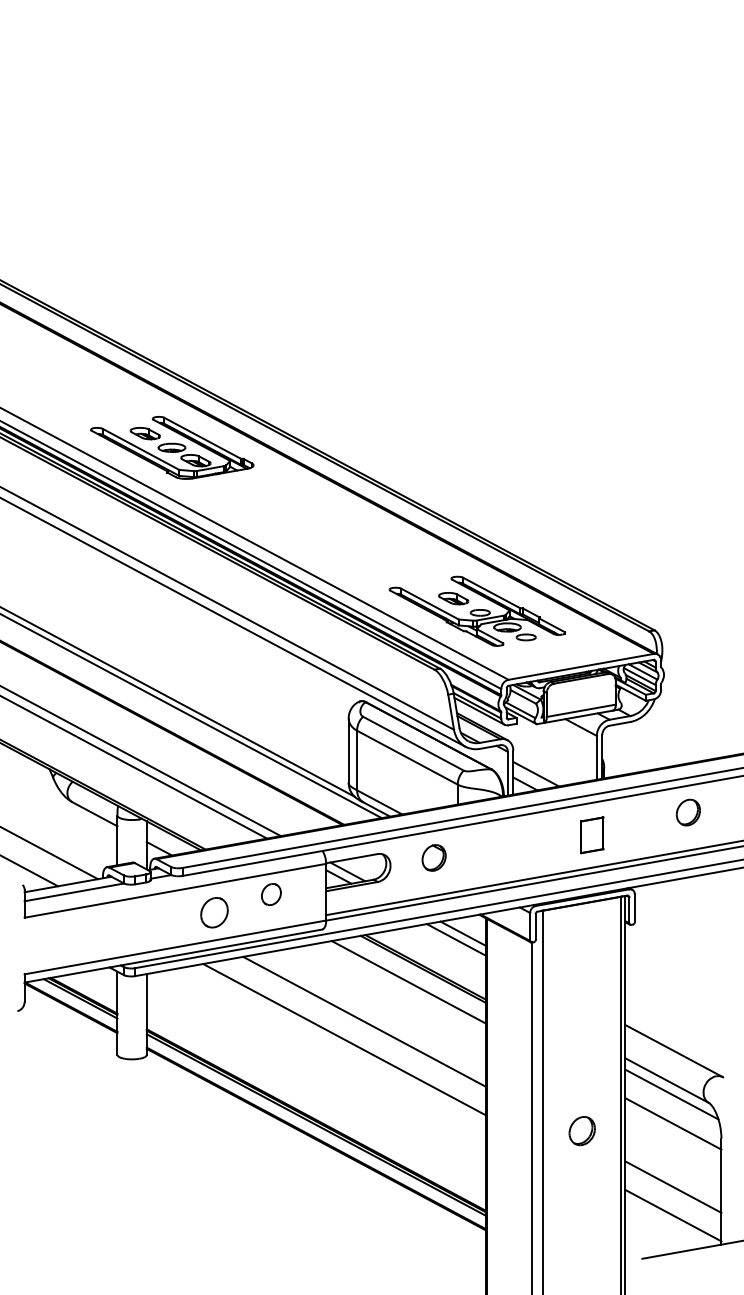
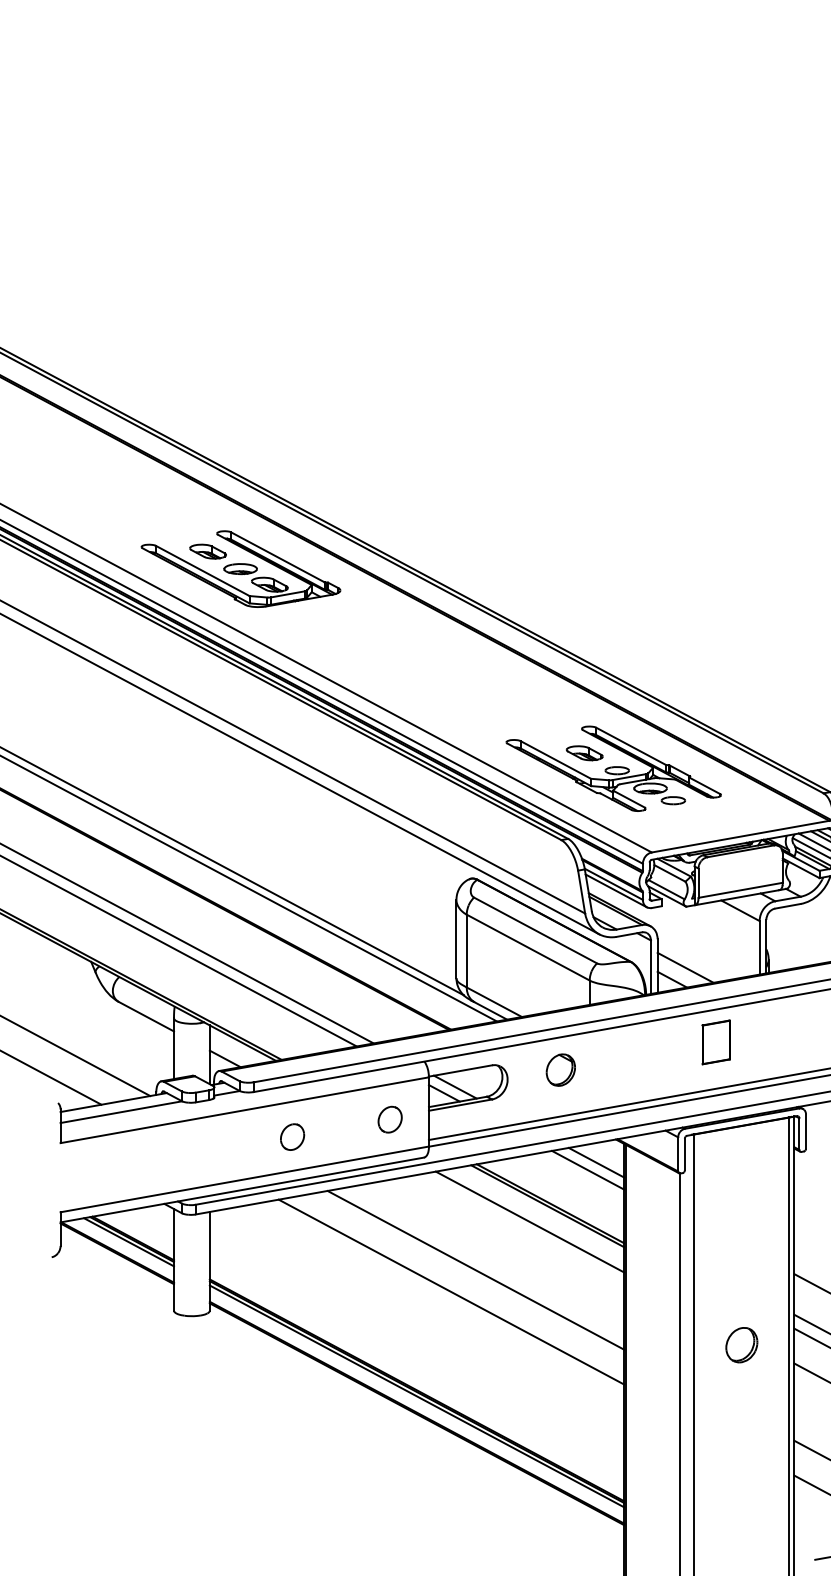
part: (592, 835) -> (716, 1042), moved
part: (271, 894) -> (390, 1119), moved
part: (214, 912) -> (292, 1136), size x0.71
part: (581, 1131) -> (740, 1345), moved

